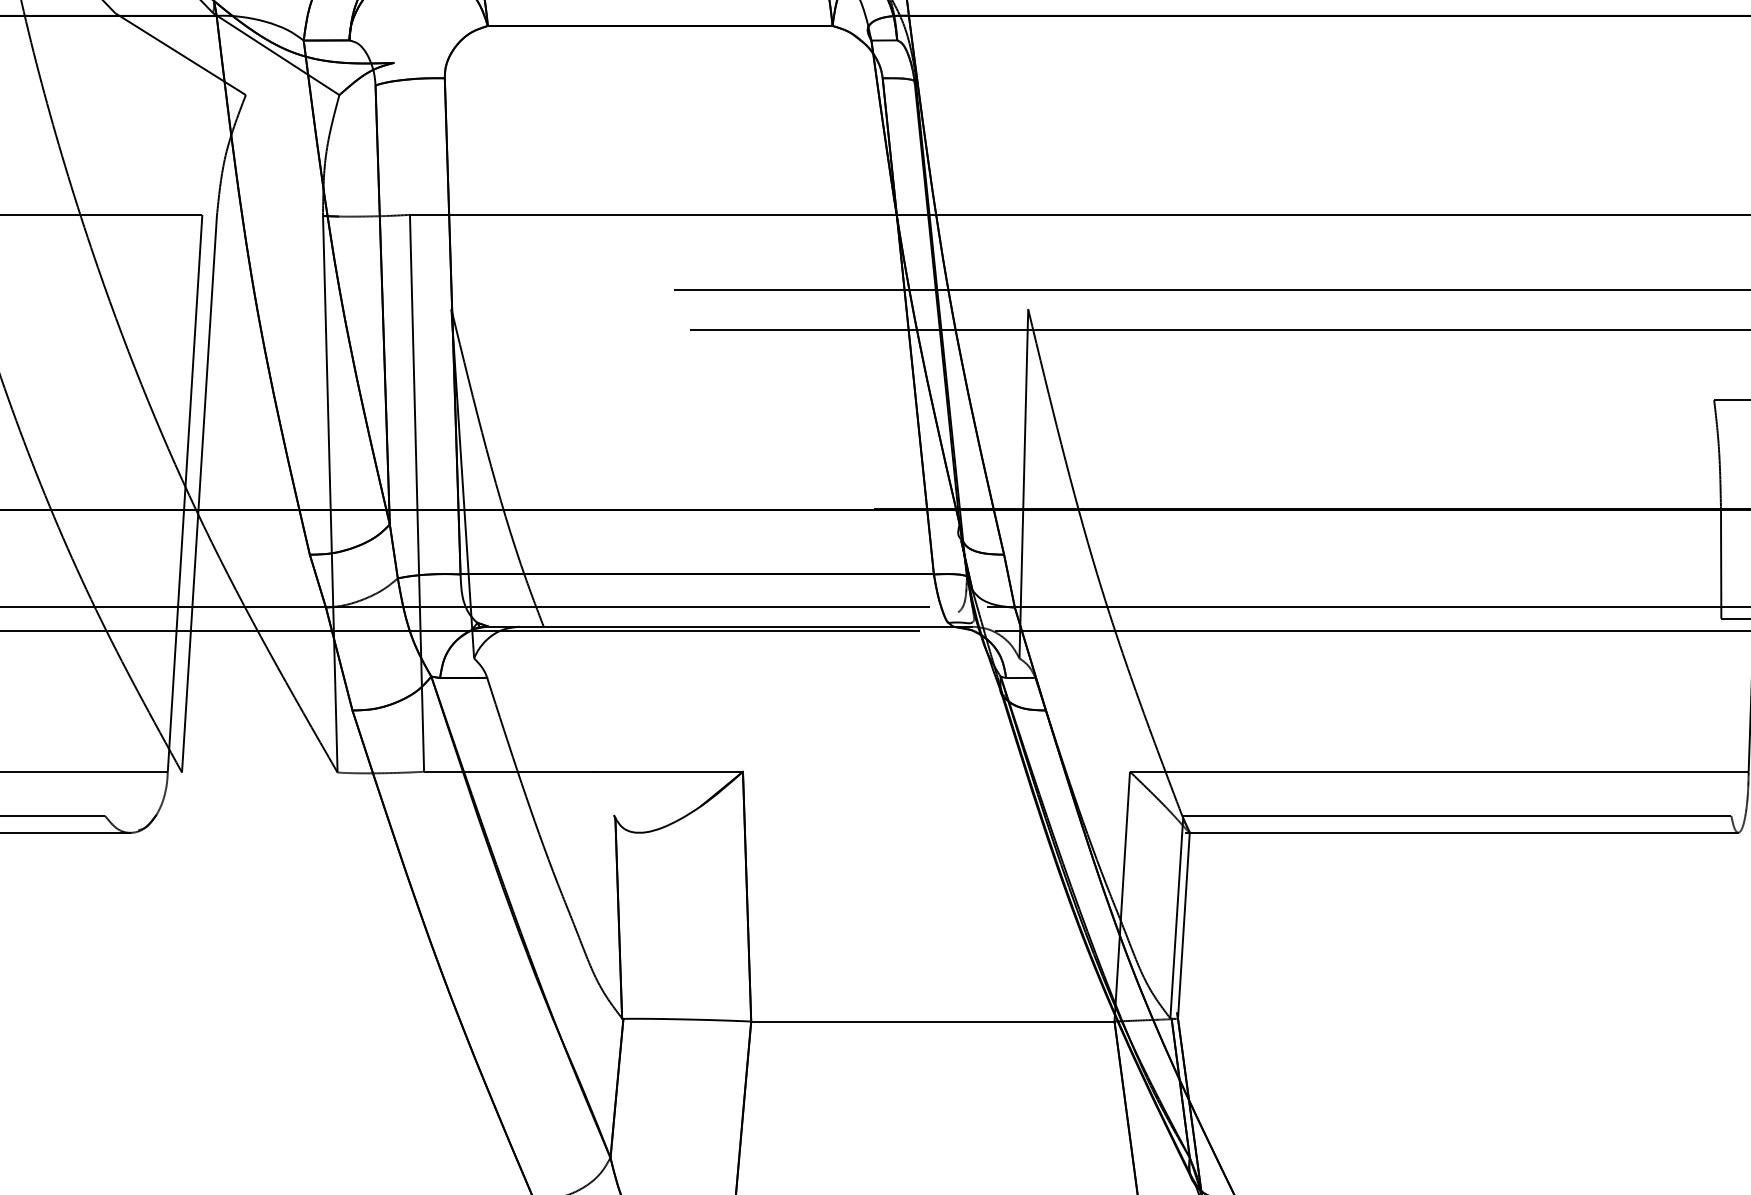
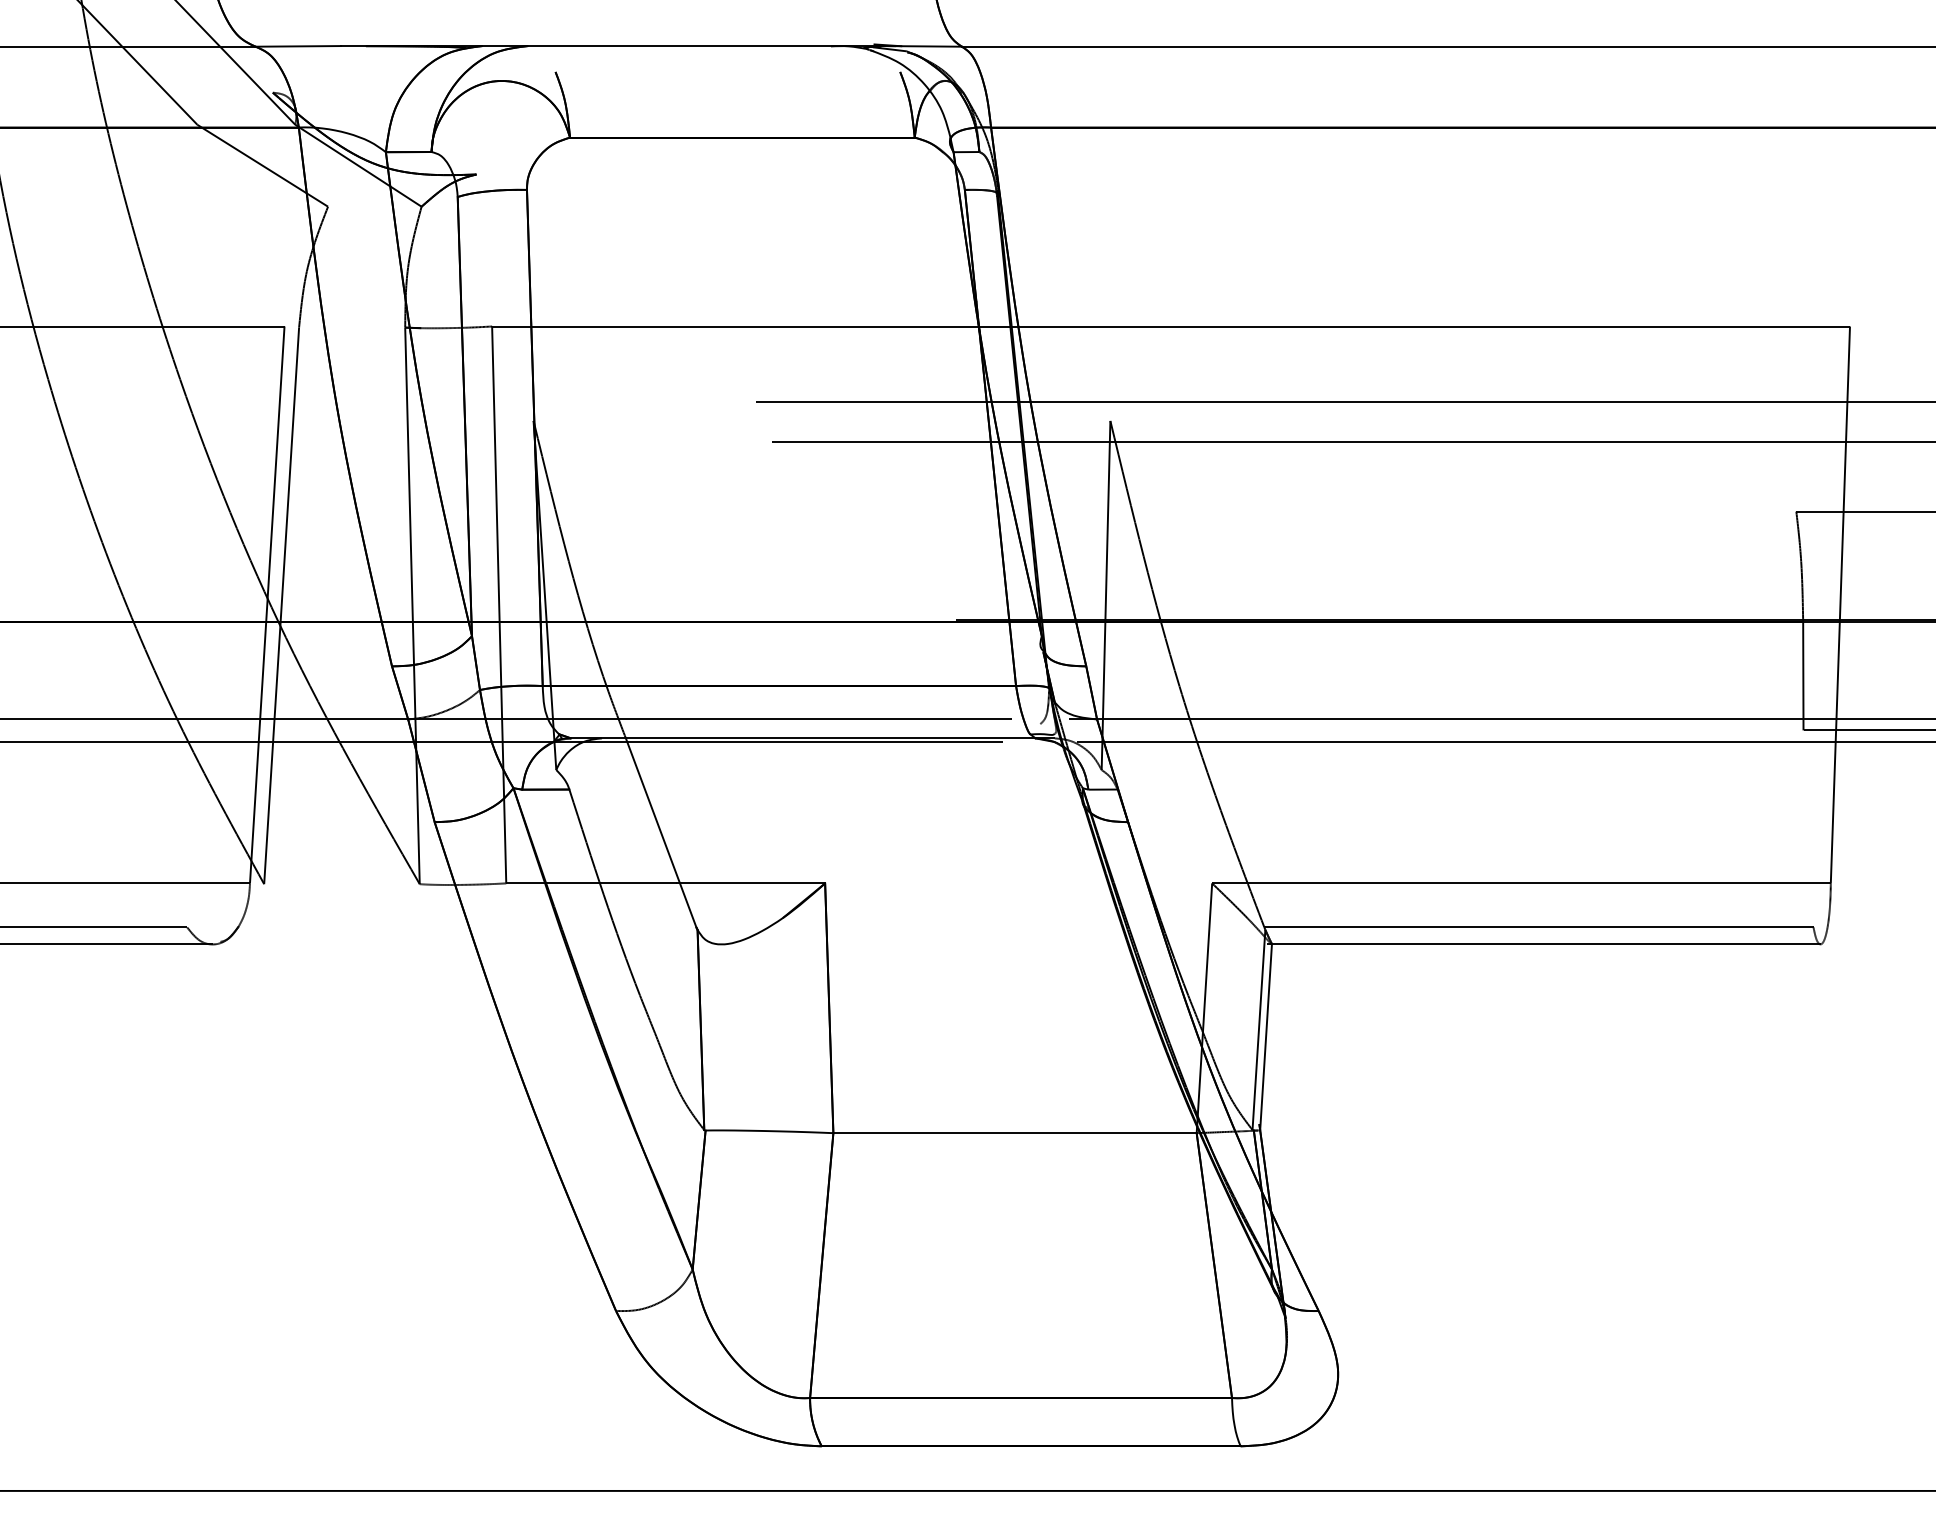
line: (578, 720) -> (660, 832), added

